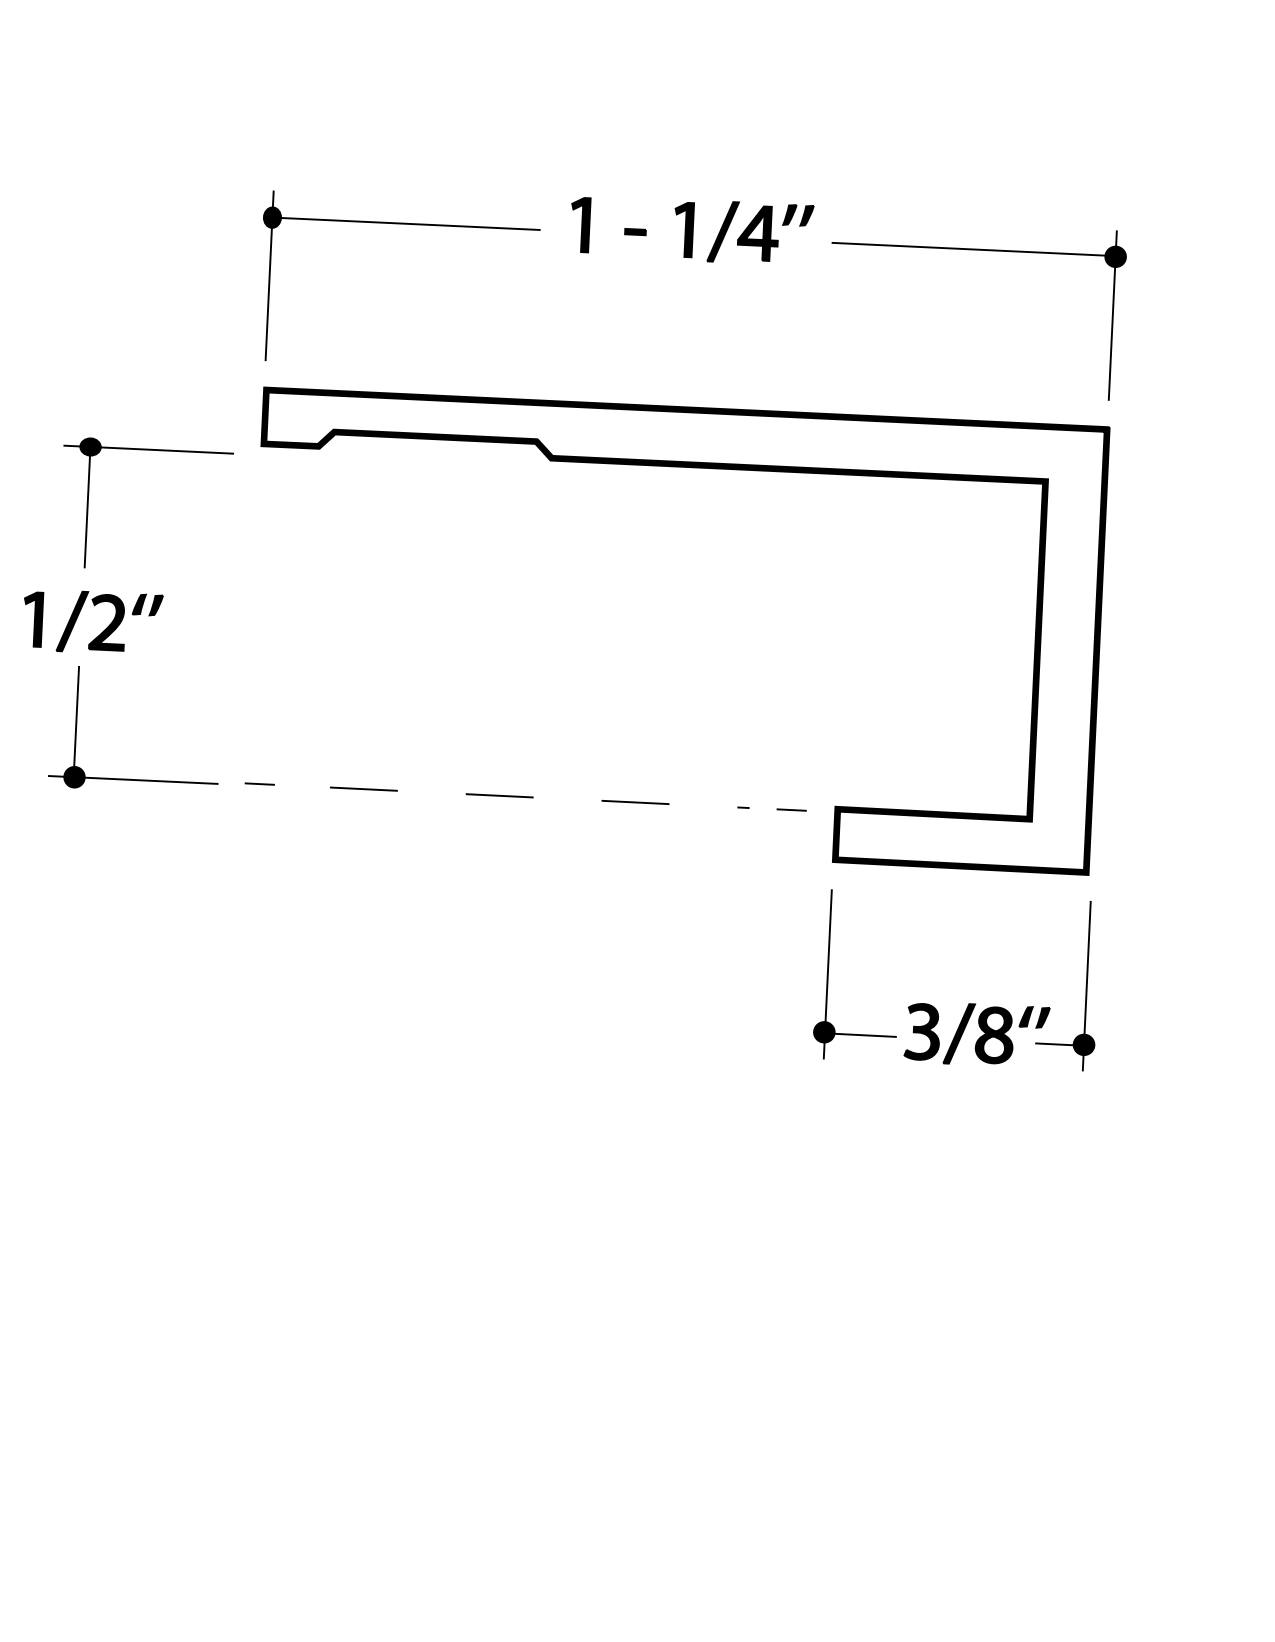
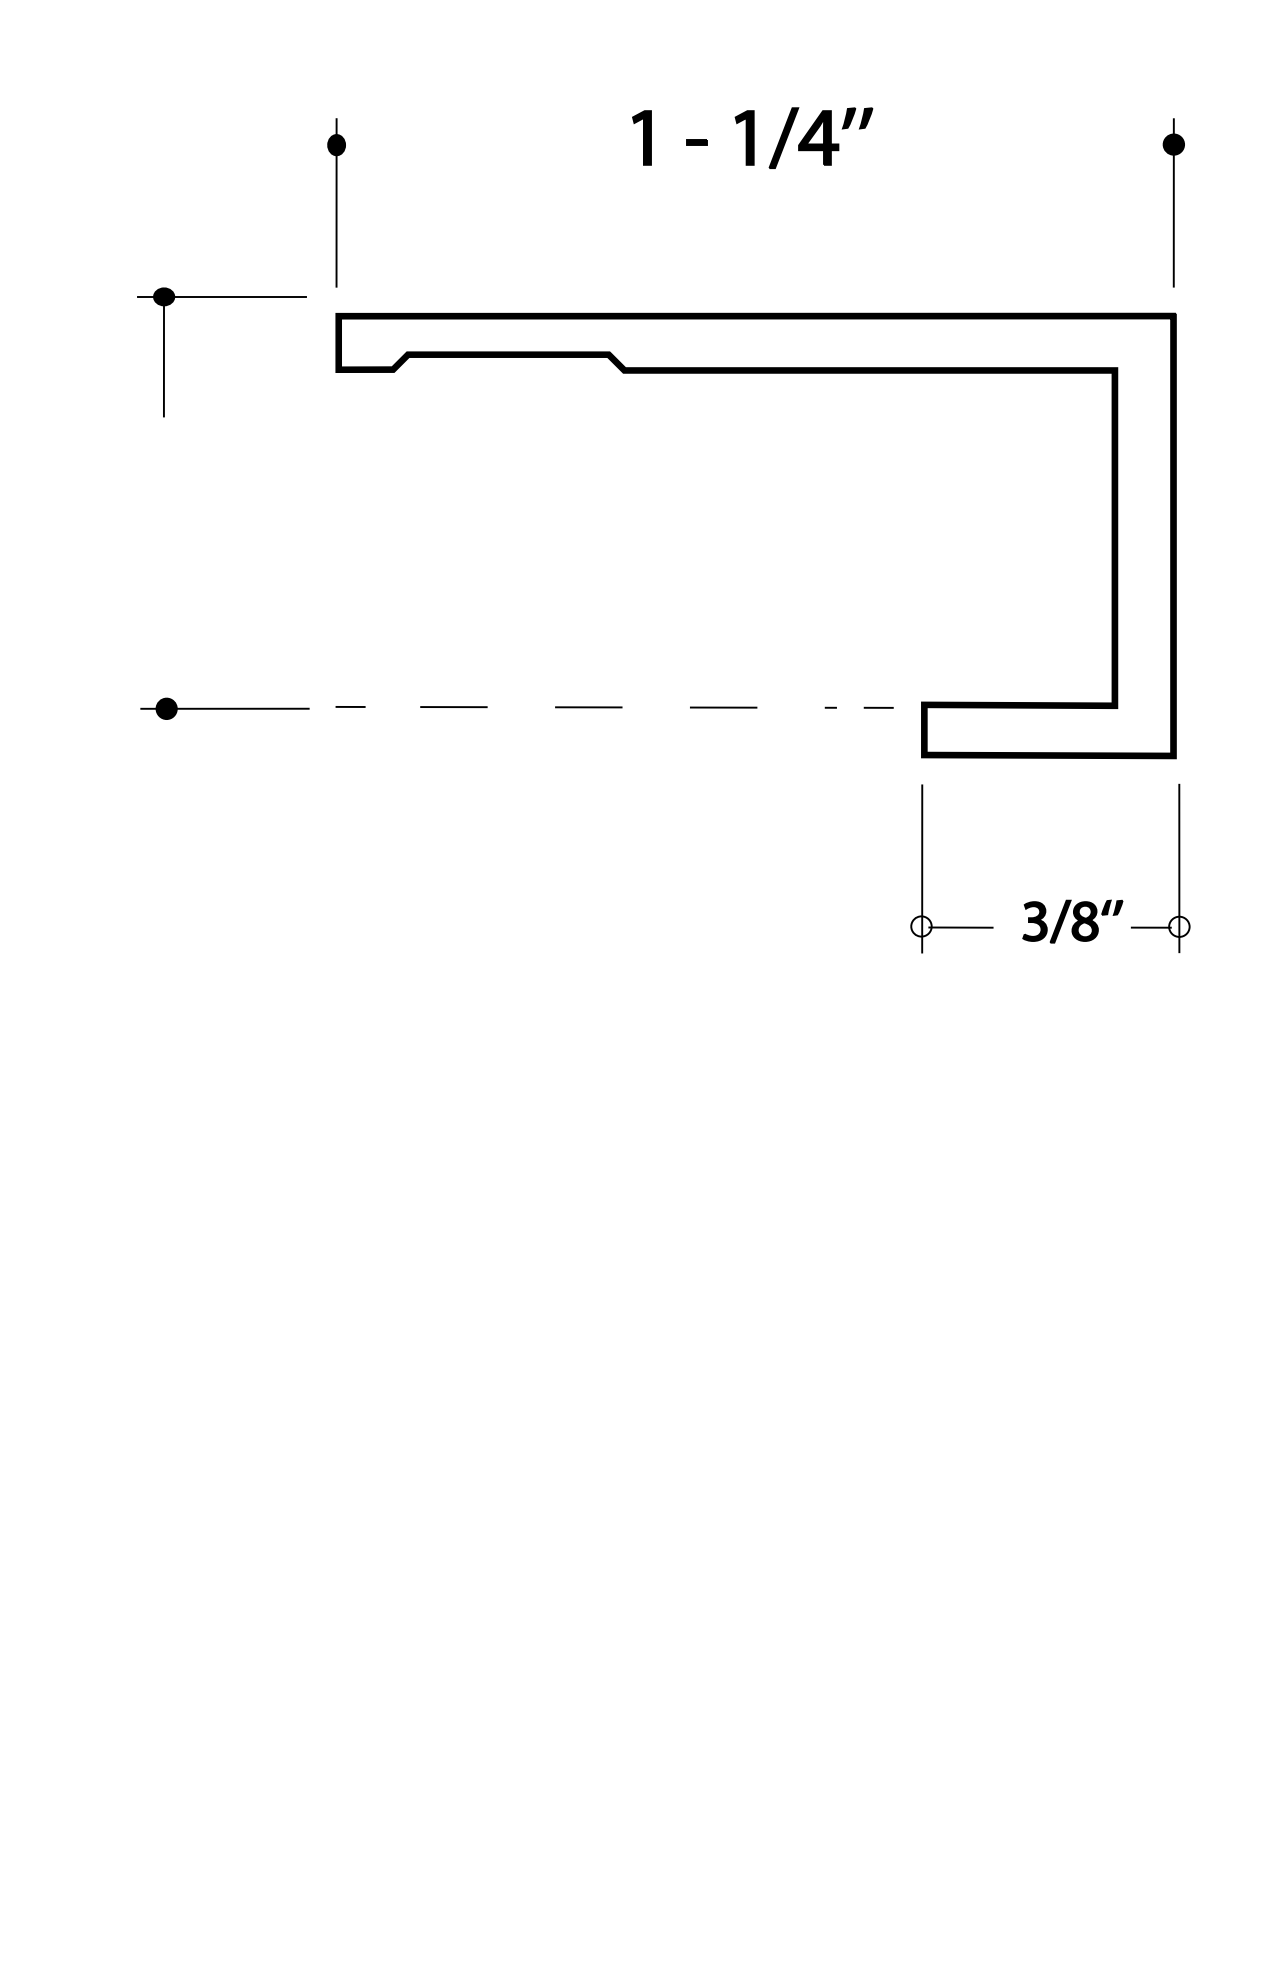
line: (409, 223) -> (472, 144), removed
line: (969, 248) -> (1028, 143), removed
part: (148, 450) -> (221, 297), moved
part: (102, 631) -> (187, 563), removed
line: (76, 717) -> (165, 649), removed
fill: (824, 1032) -> (921, 926), removed
part: (976, 1034) -> (1072, 921), size x0.7
fill: (1084, 1044) -> (1179, 926), removed

